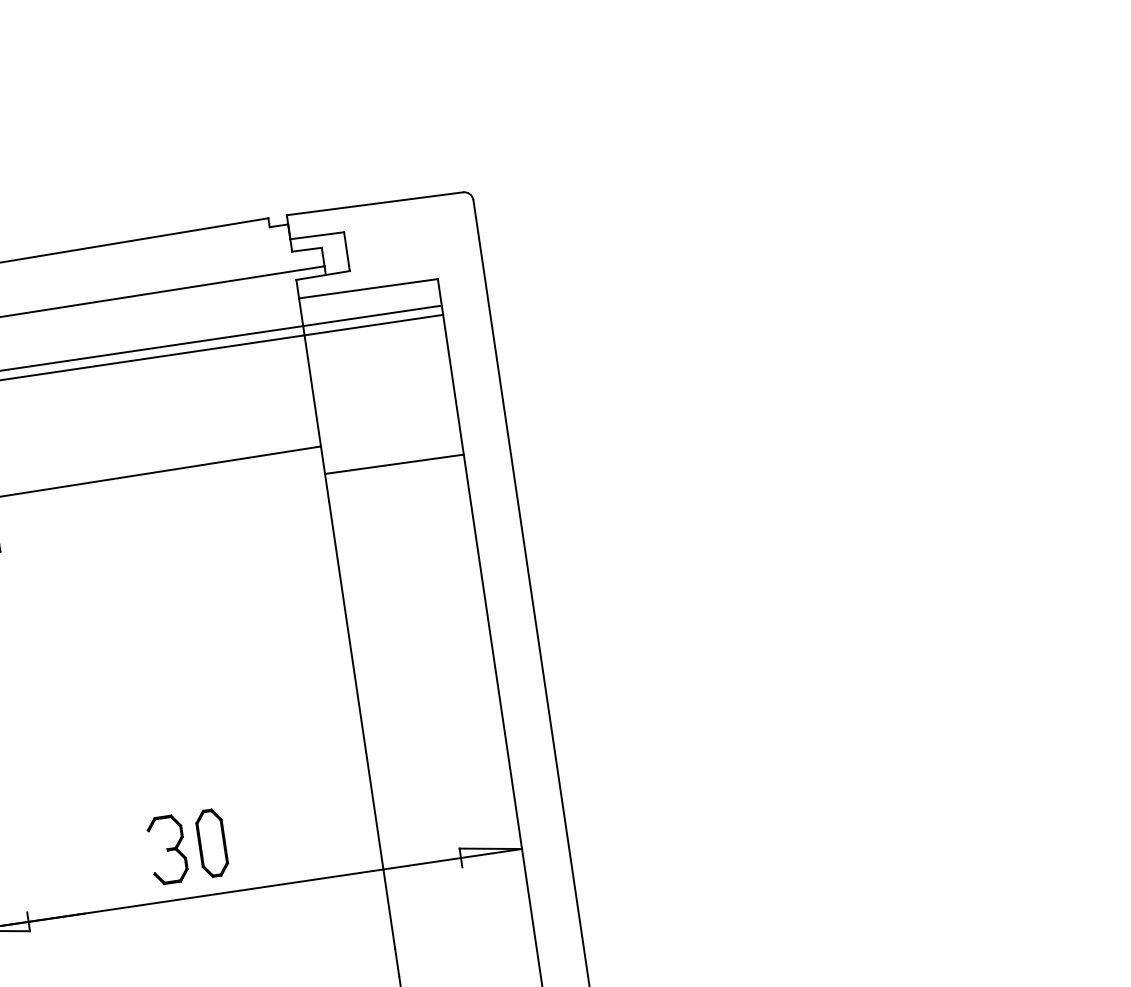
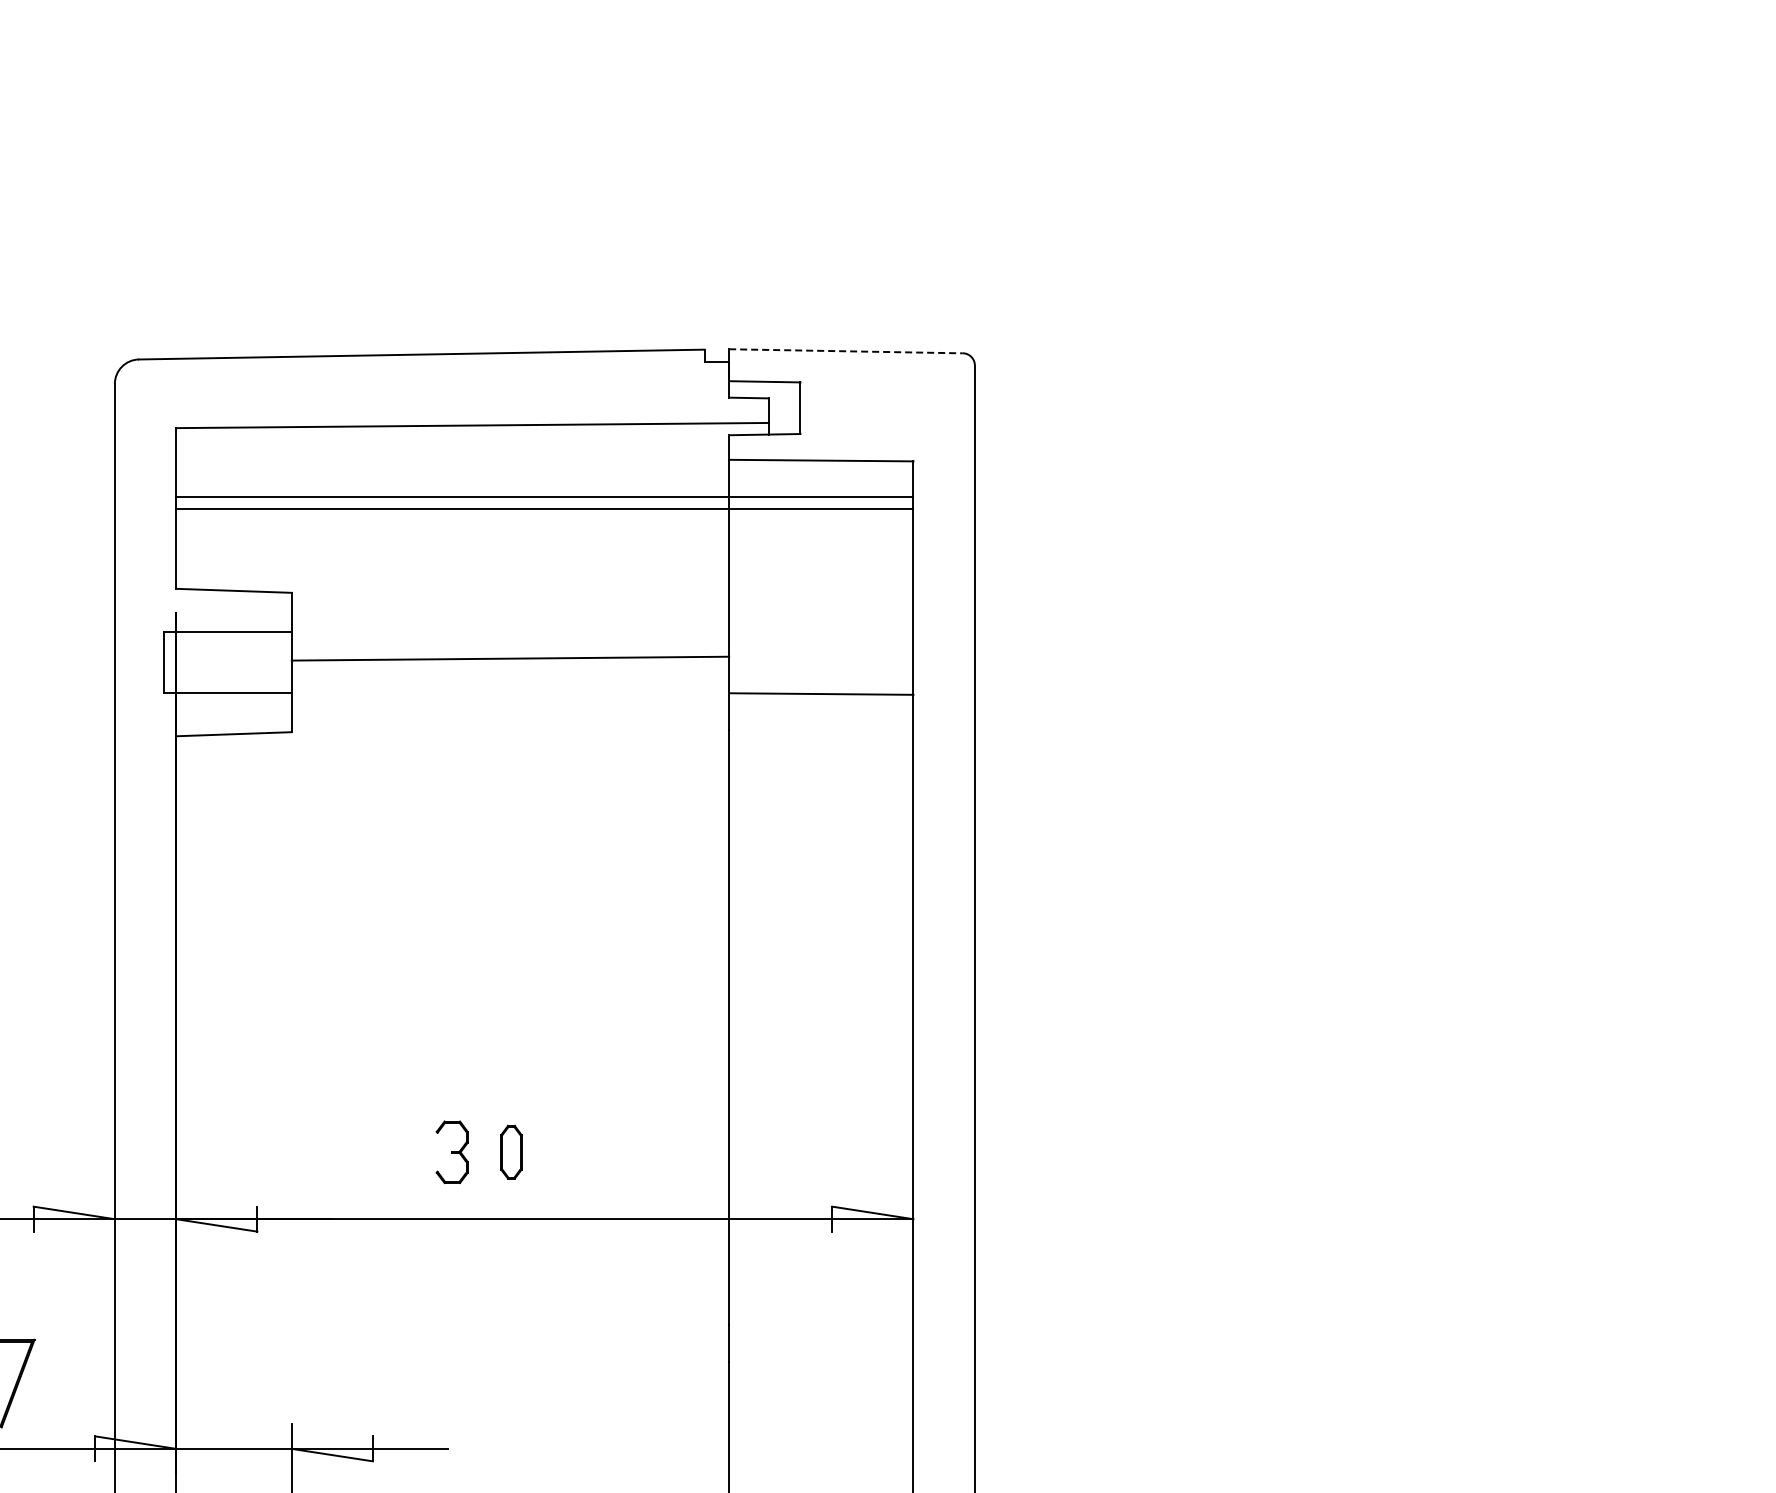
line: (374, 204) -> (845, 351), solid -> dashed
part: (212, 843) -> (511, 1152), size x0.6
part: (167, 850) -> (452, 1152), size x0.7

